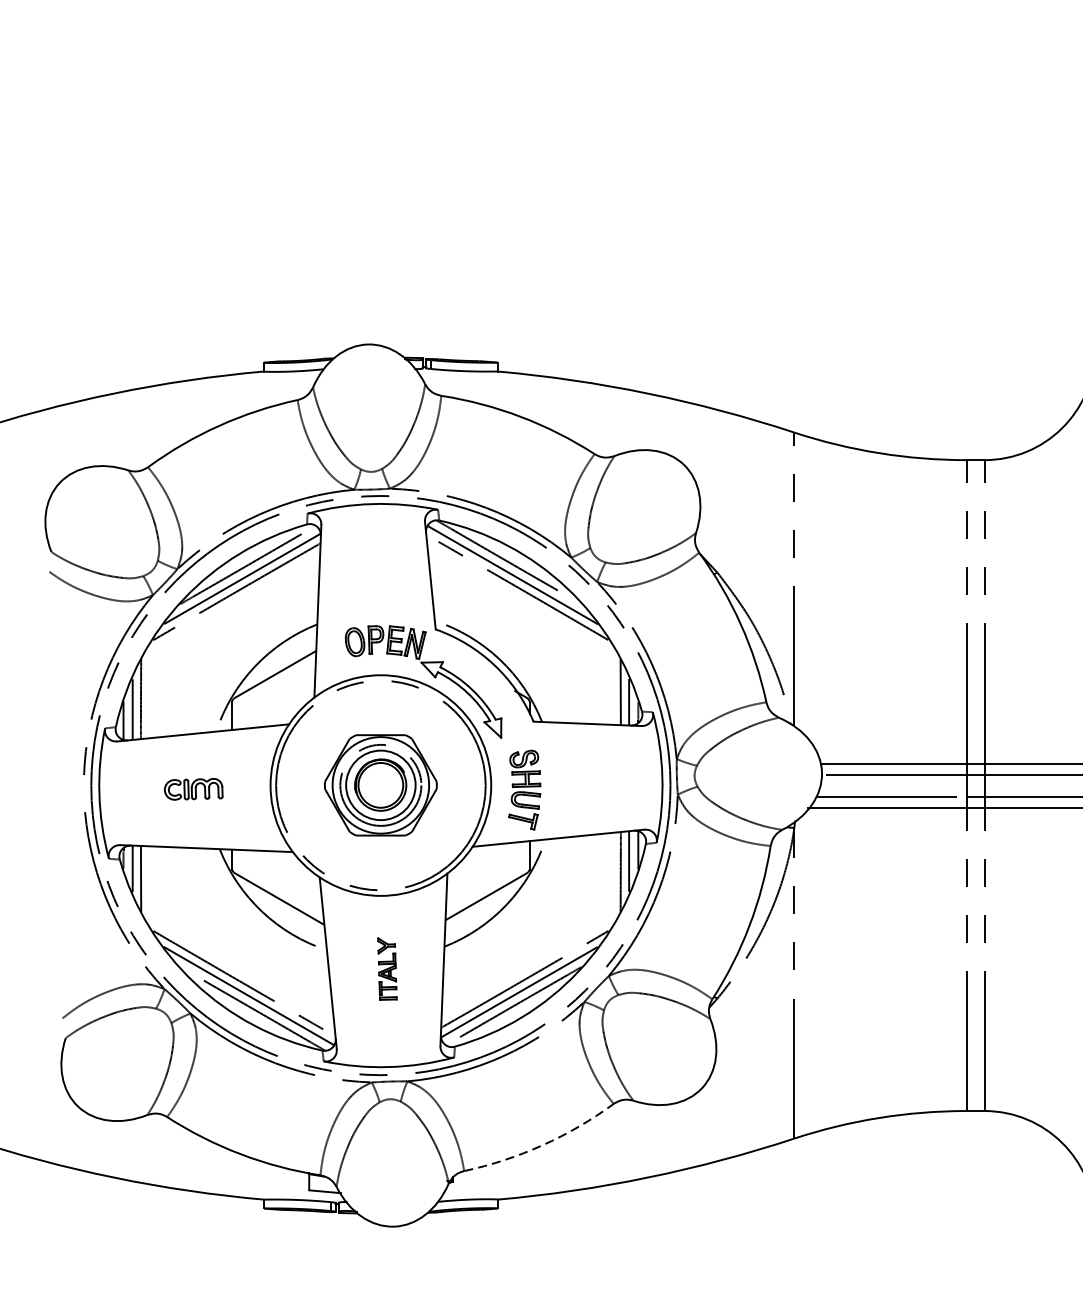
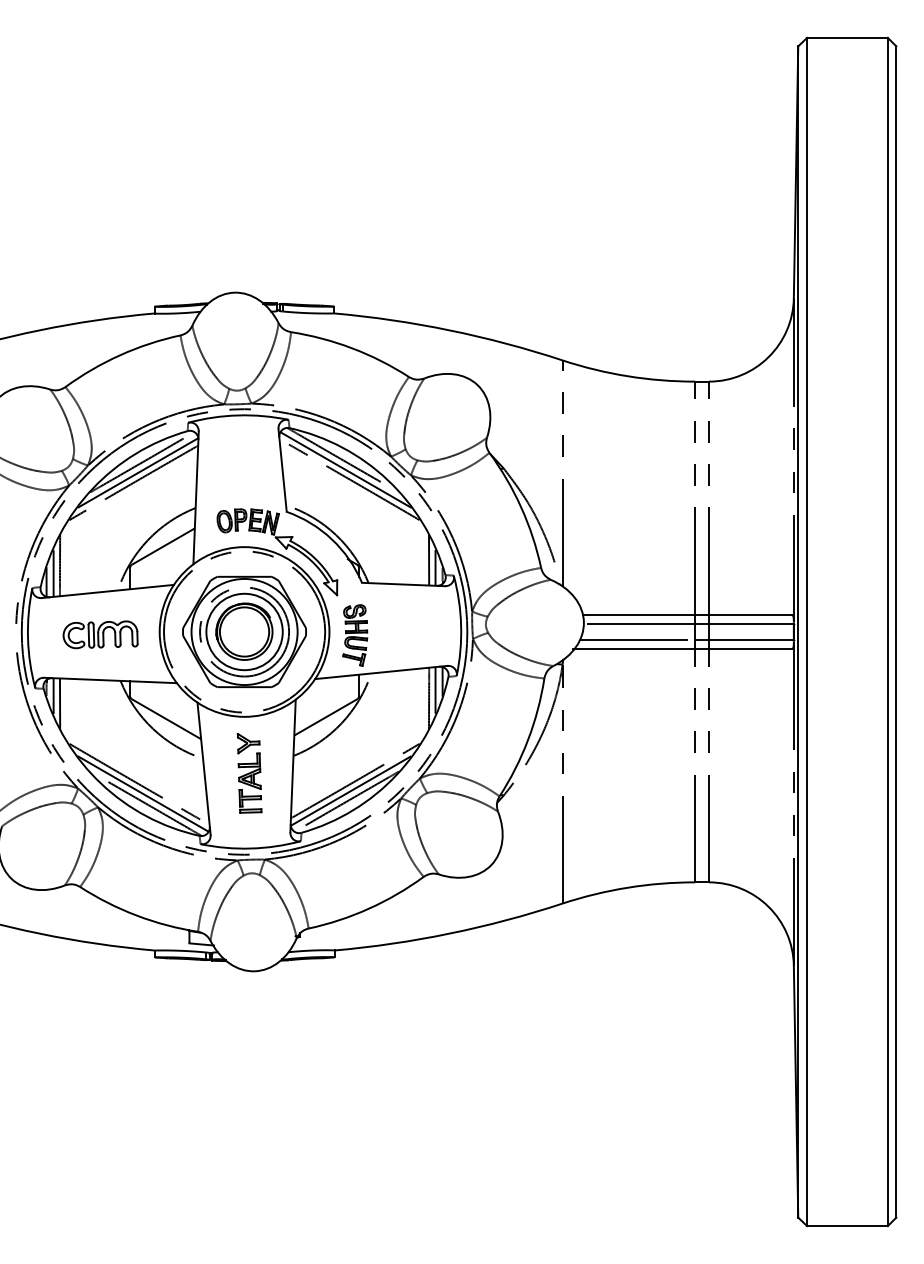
part: (380, 784) -> (244, 631), size x1.43
part: (193, 788) -> (100, 634), size x1.67
part: (387, 968) -> (249, 772), size x1.67
arc: (541, 1145) -> (368, 908), dashed -> solid

